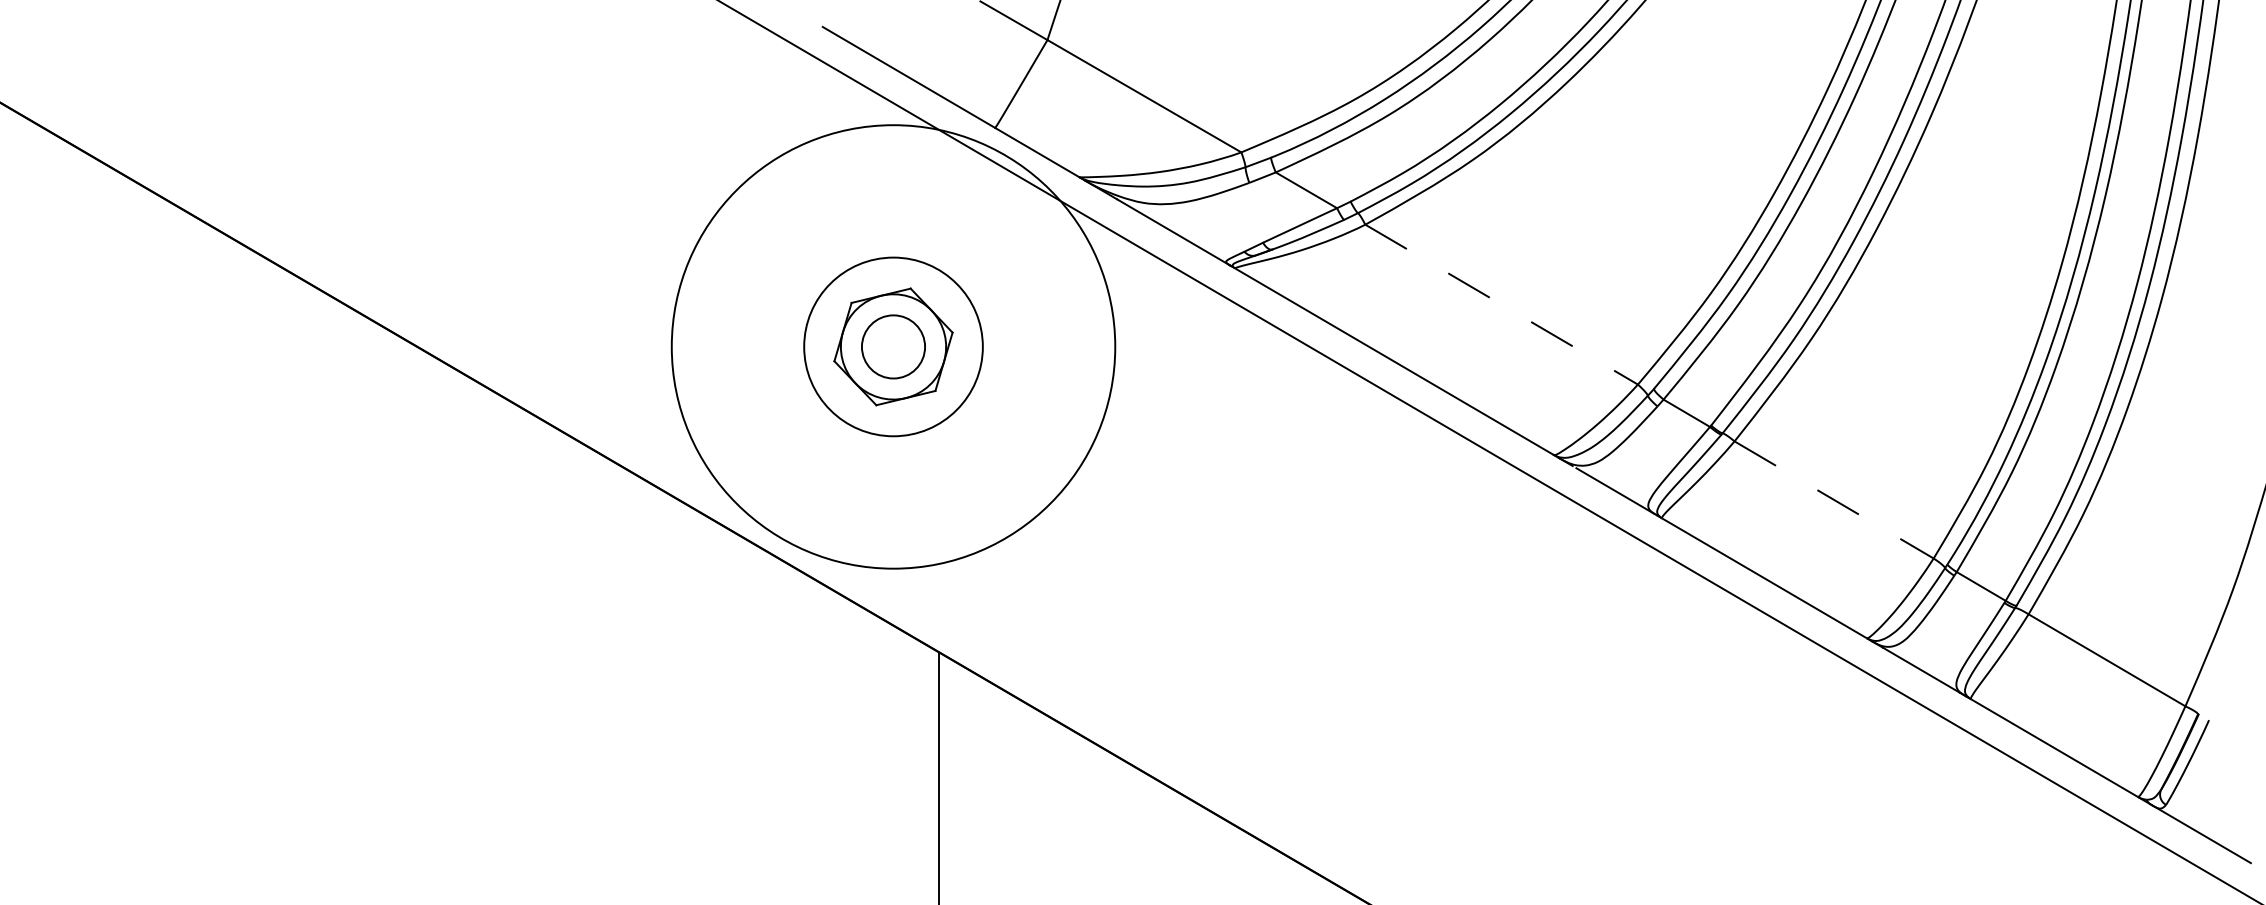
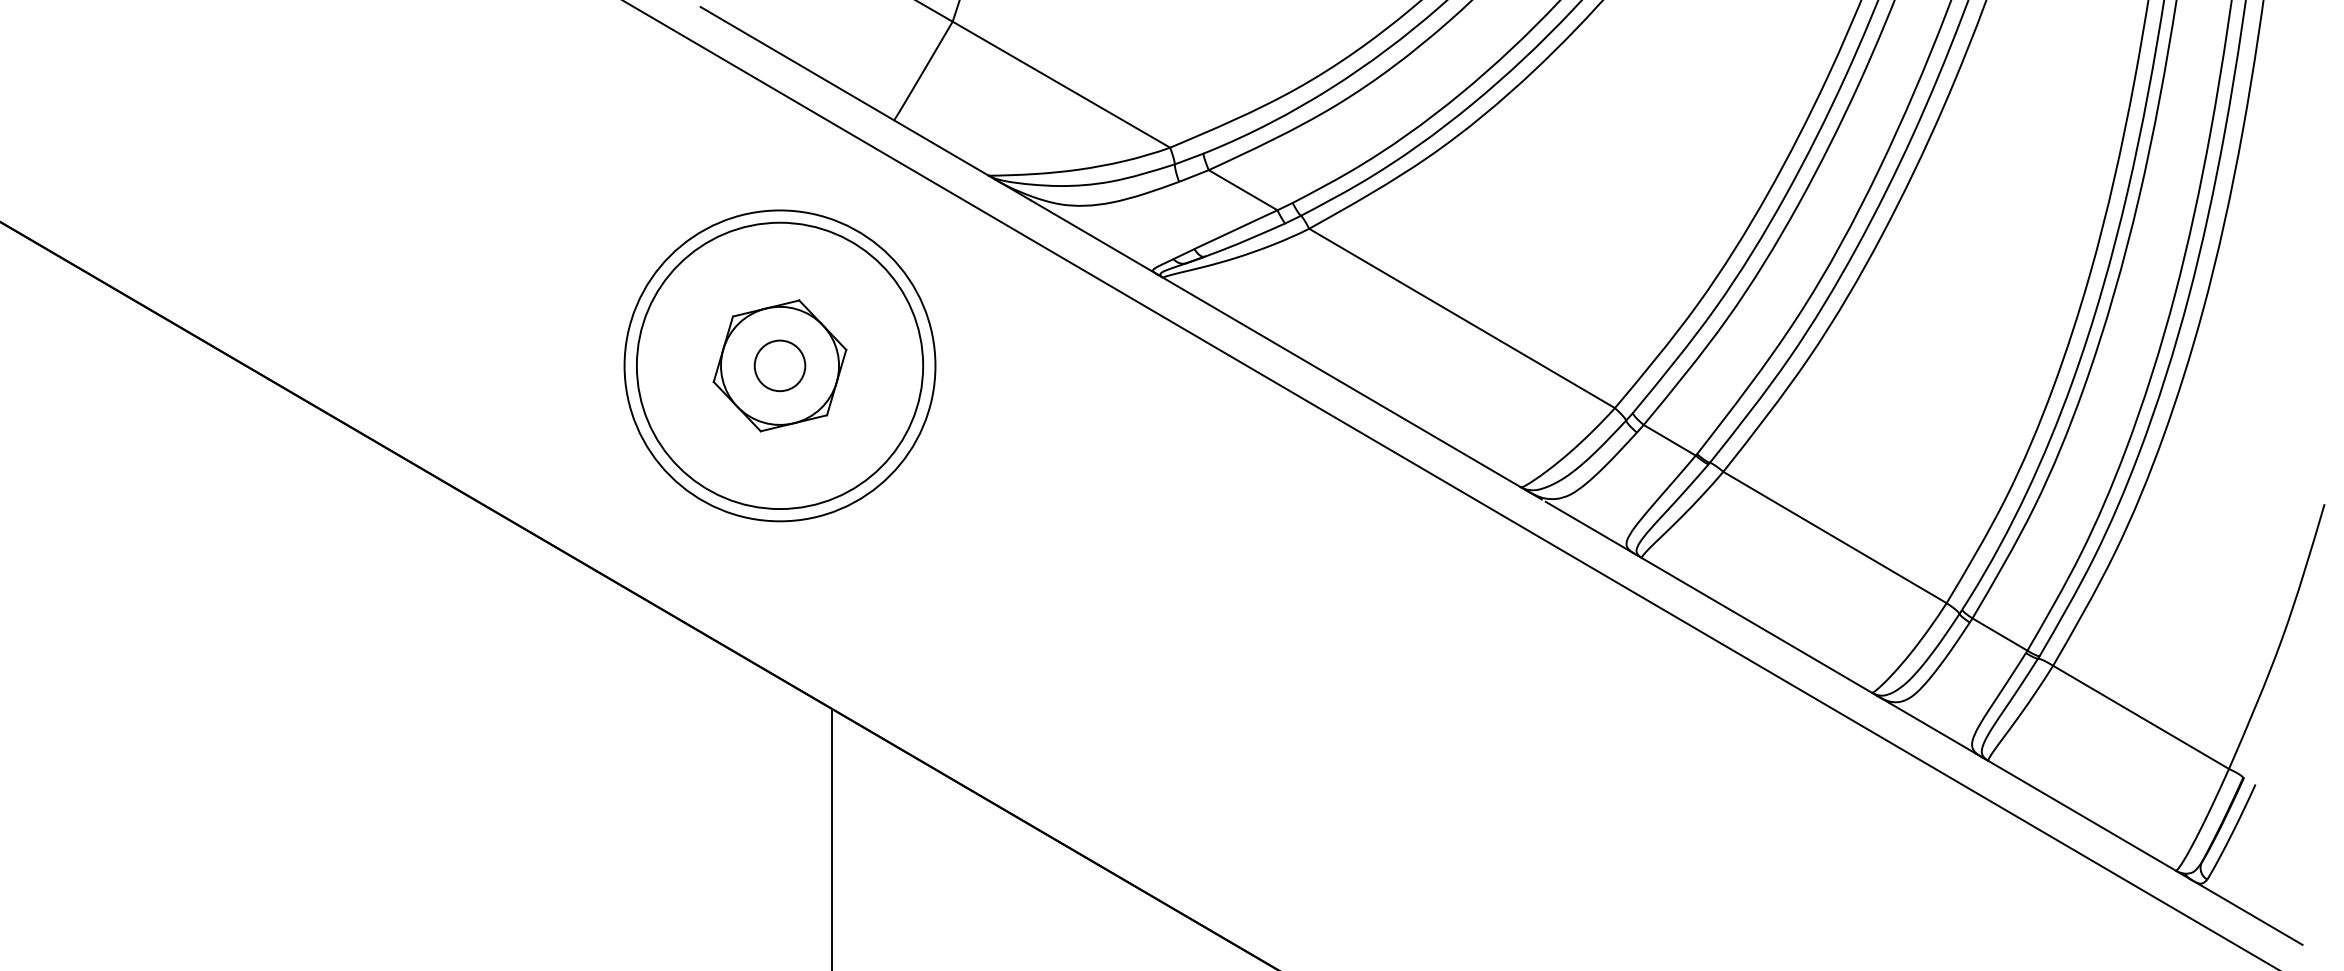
line: (1502, 304) -> (1463, 318), dashed -> solid
circle: (893, 346) -> (779, 365), size x0.62
circle: (893, 346) -> (779, 365), size x0.71
circle: (893, 346) -> (779, 365), size x1.43
line: (1834, 500) -> (1835, 538), dashed -> solid

